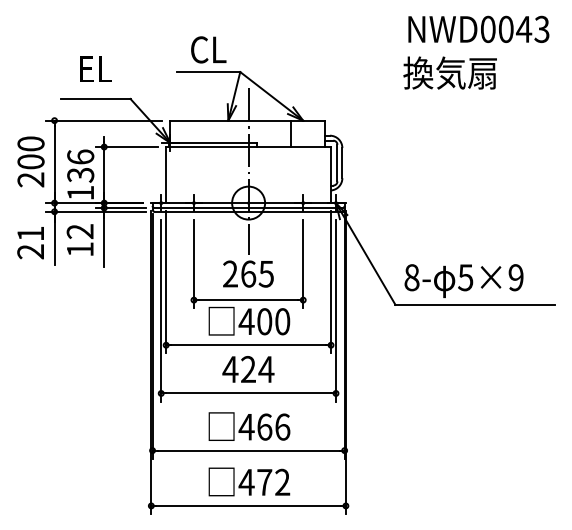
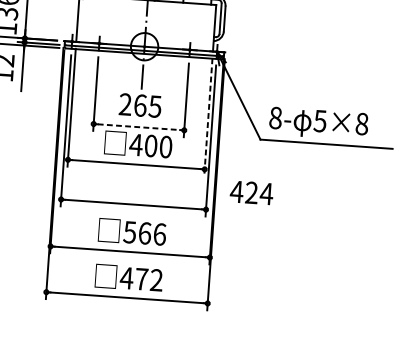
text: (515, 277) -> (361, 123), 5×9 -> 5×8
line: (331, 282) -> (208, 117), solid -> dashed
line: (248, 300) -> (138, 127), solid -> dashed
text: (248, 369) -> (251, 192), moved
text: (246, 427) -> (129, 232), 466 -> 566

